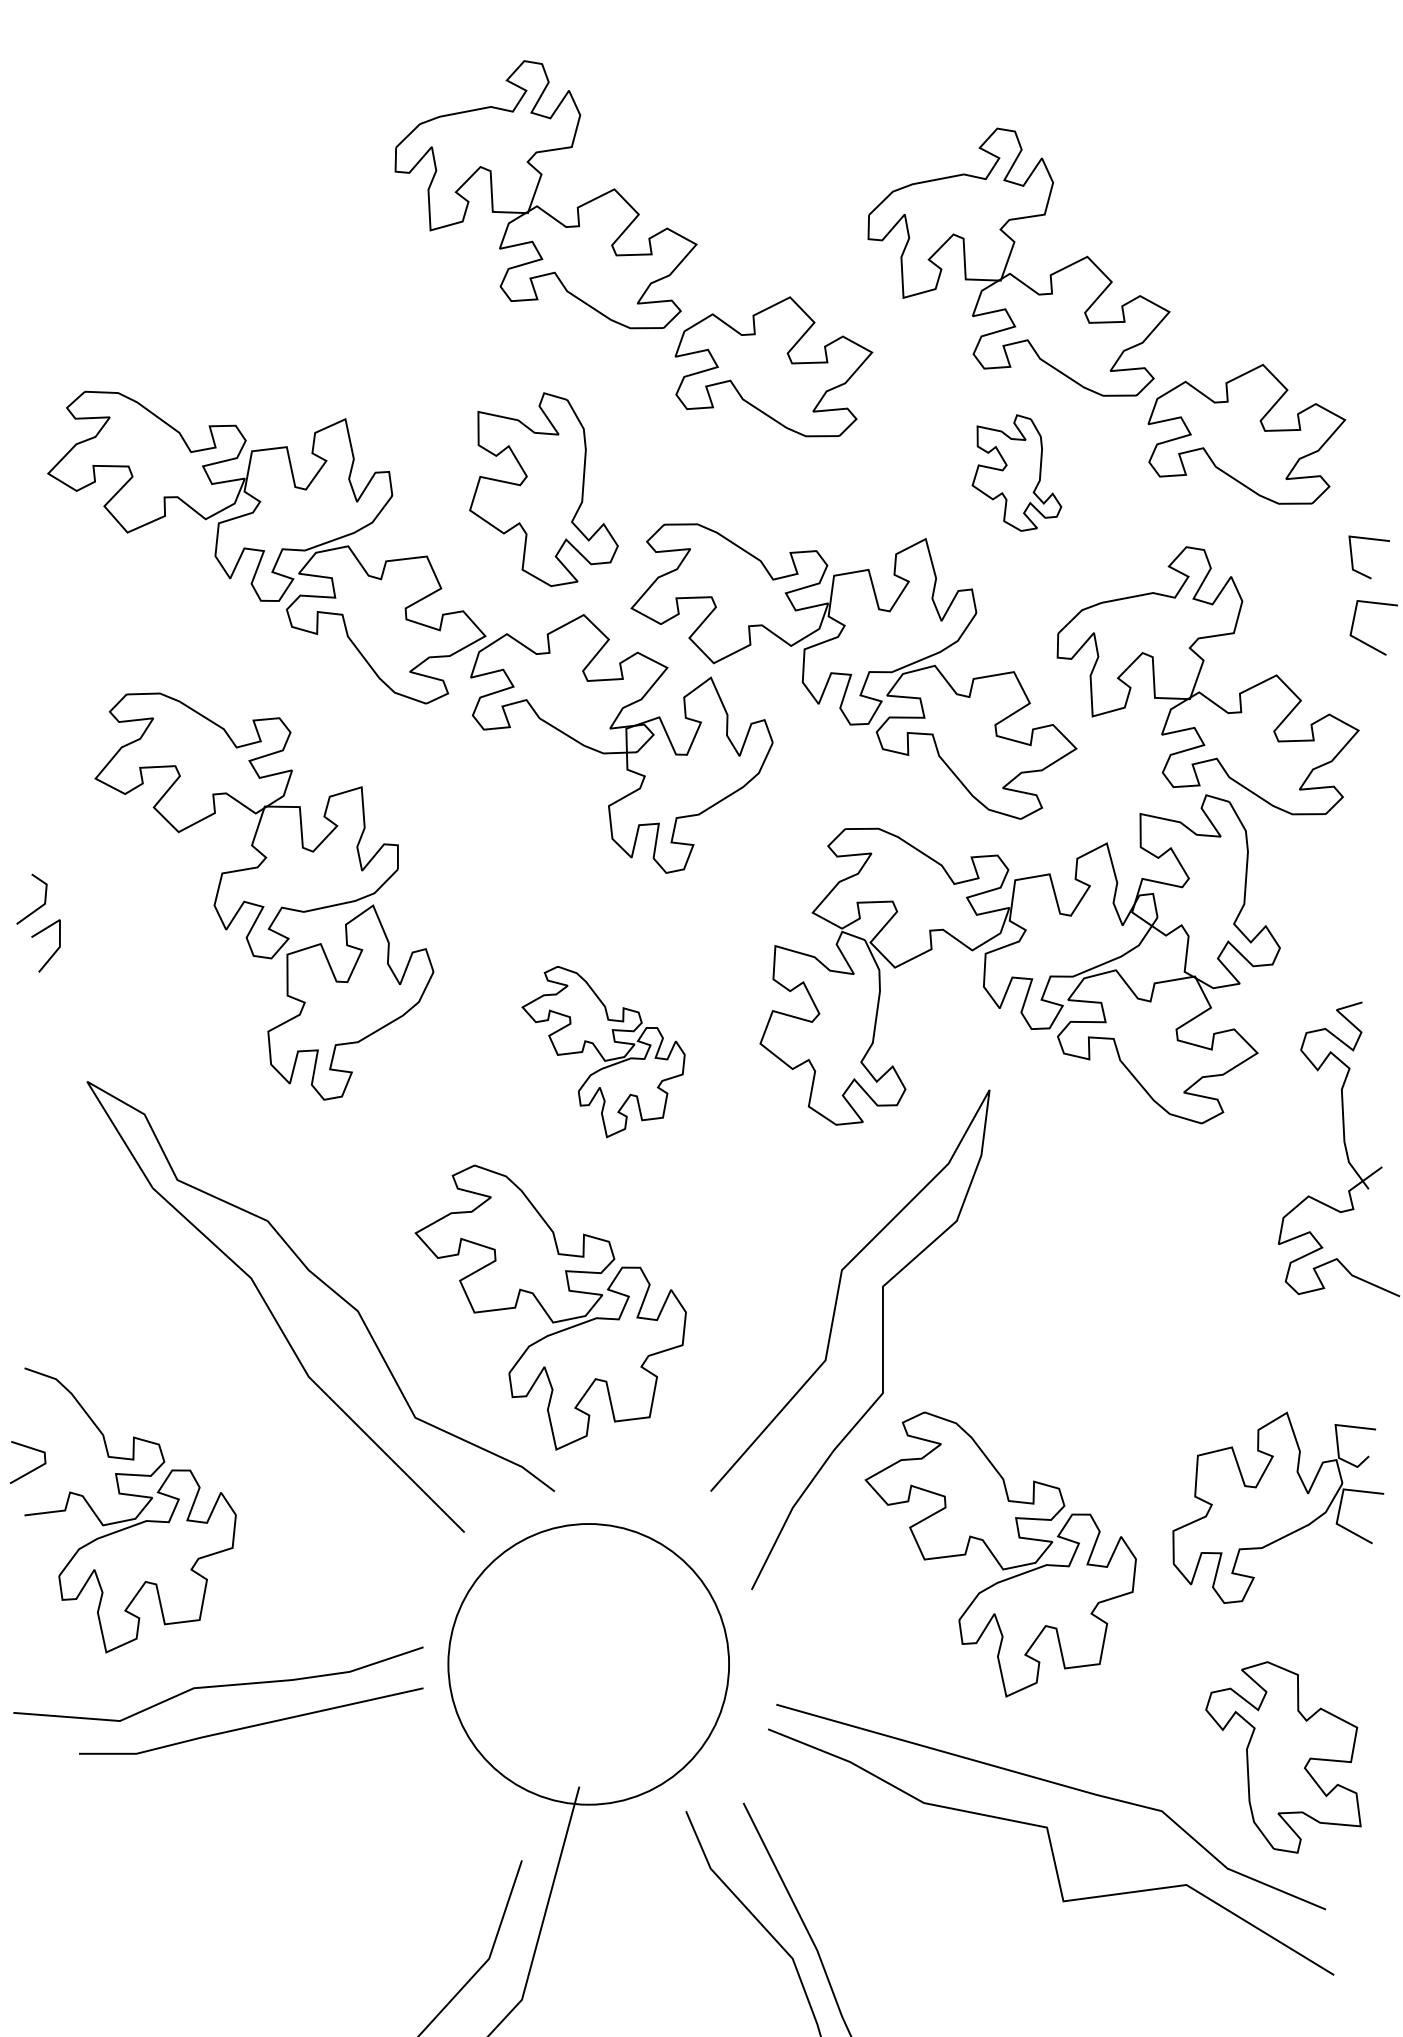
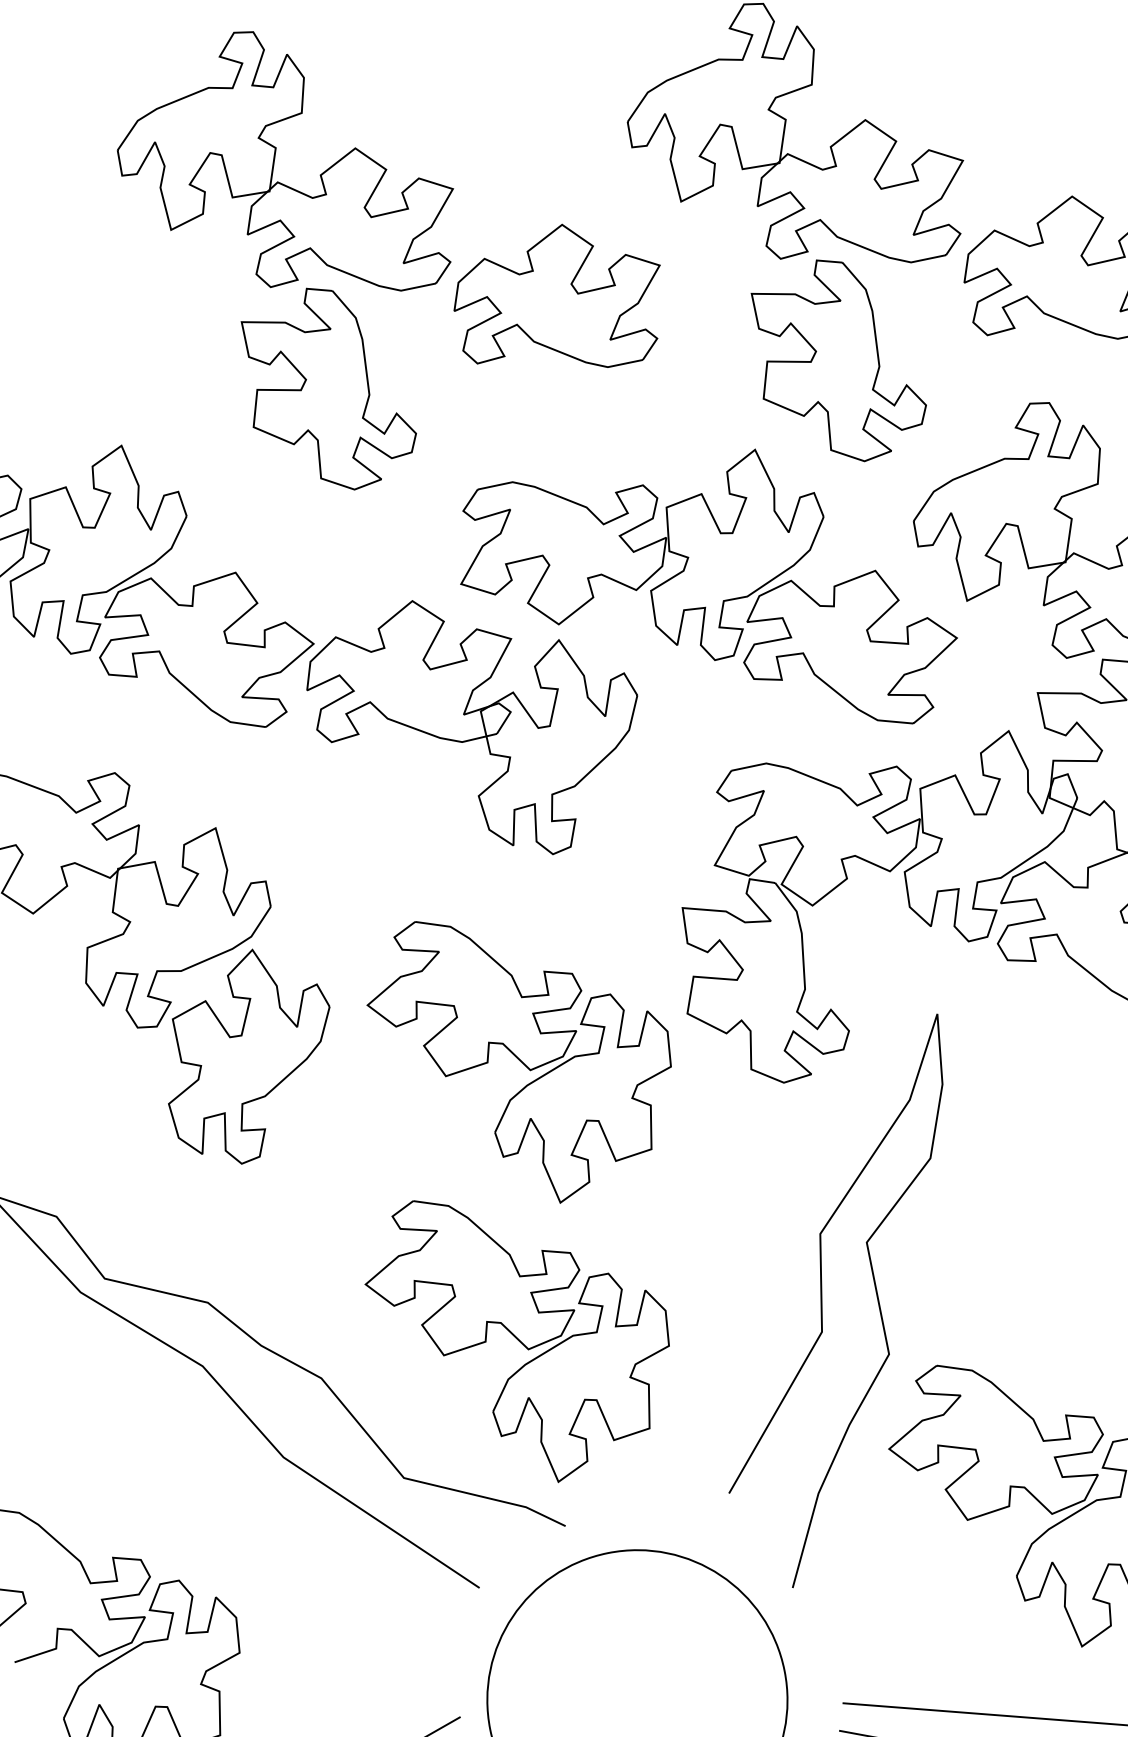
part: (1016, 472) -> (836, 361), size x1.67
part: (543, 489) -> (326, 389), moved
part: (603, 1051) -> (524, 1054), size x1.67

